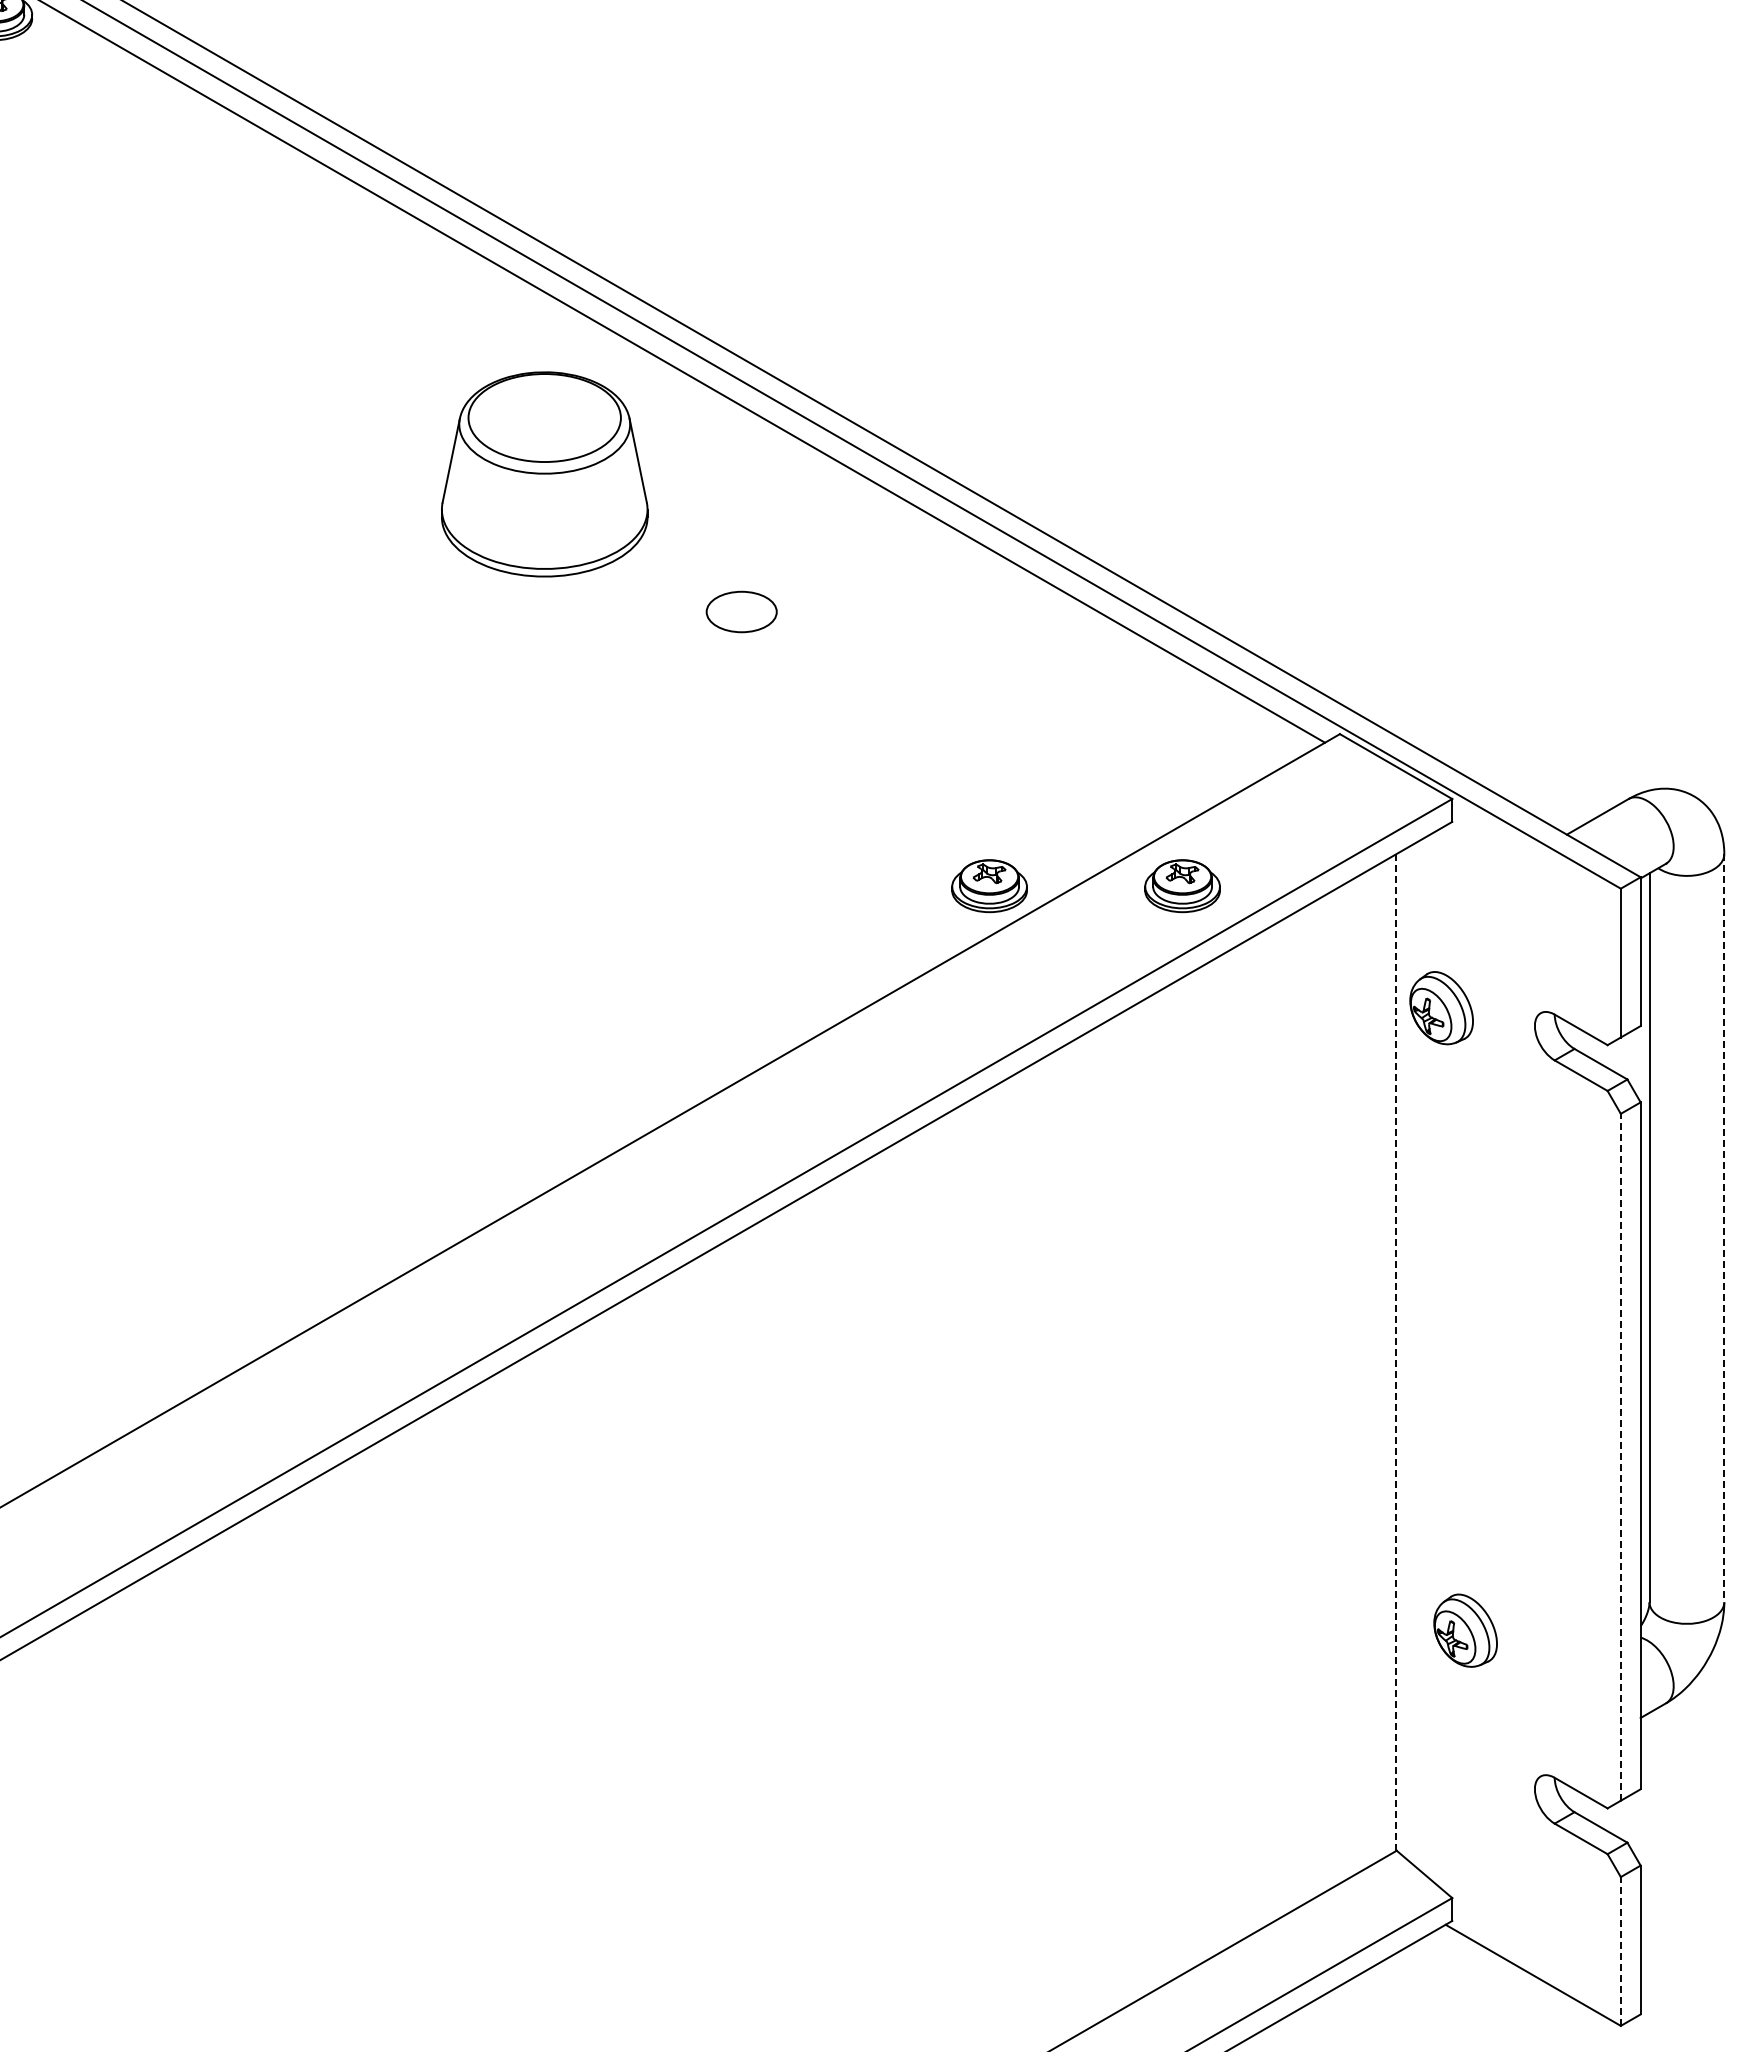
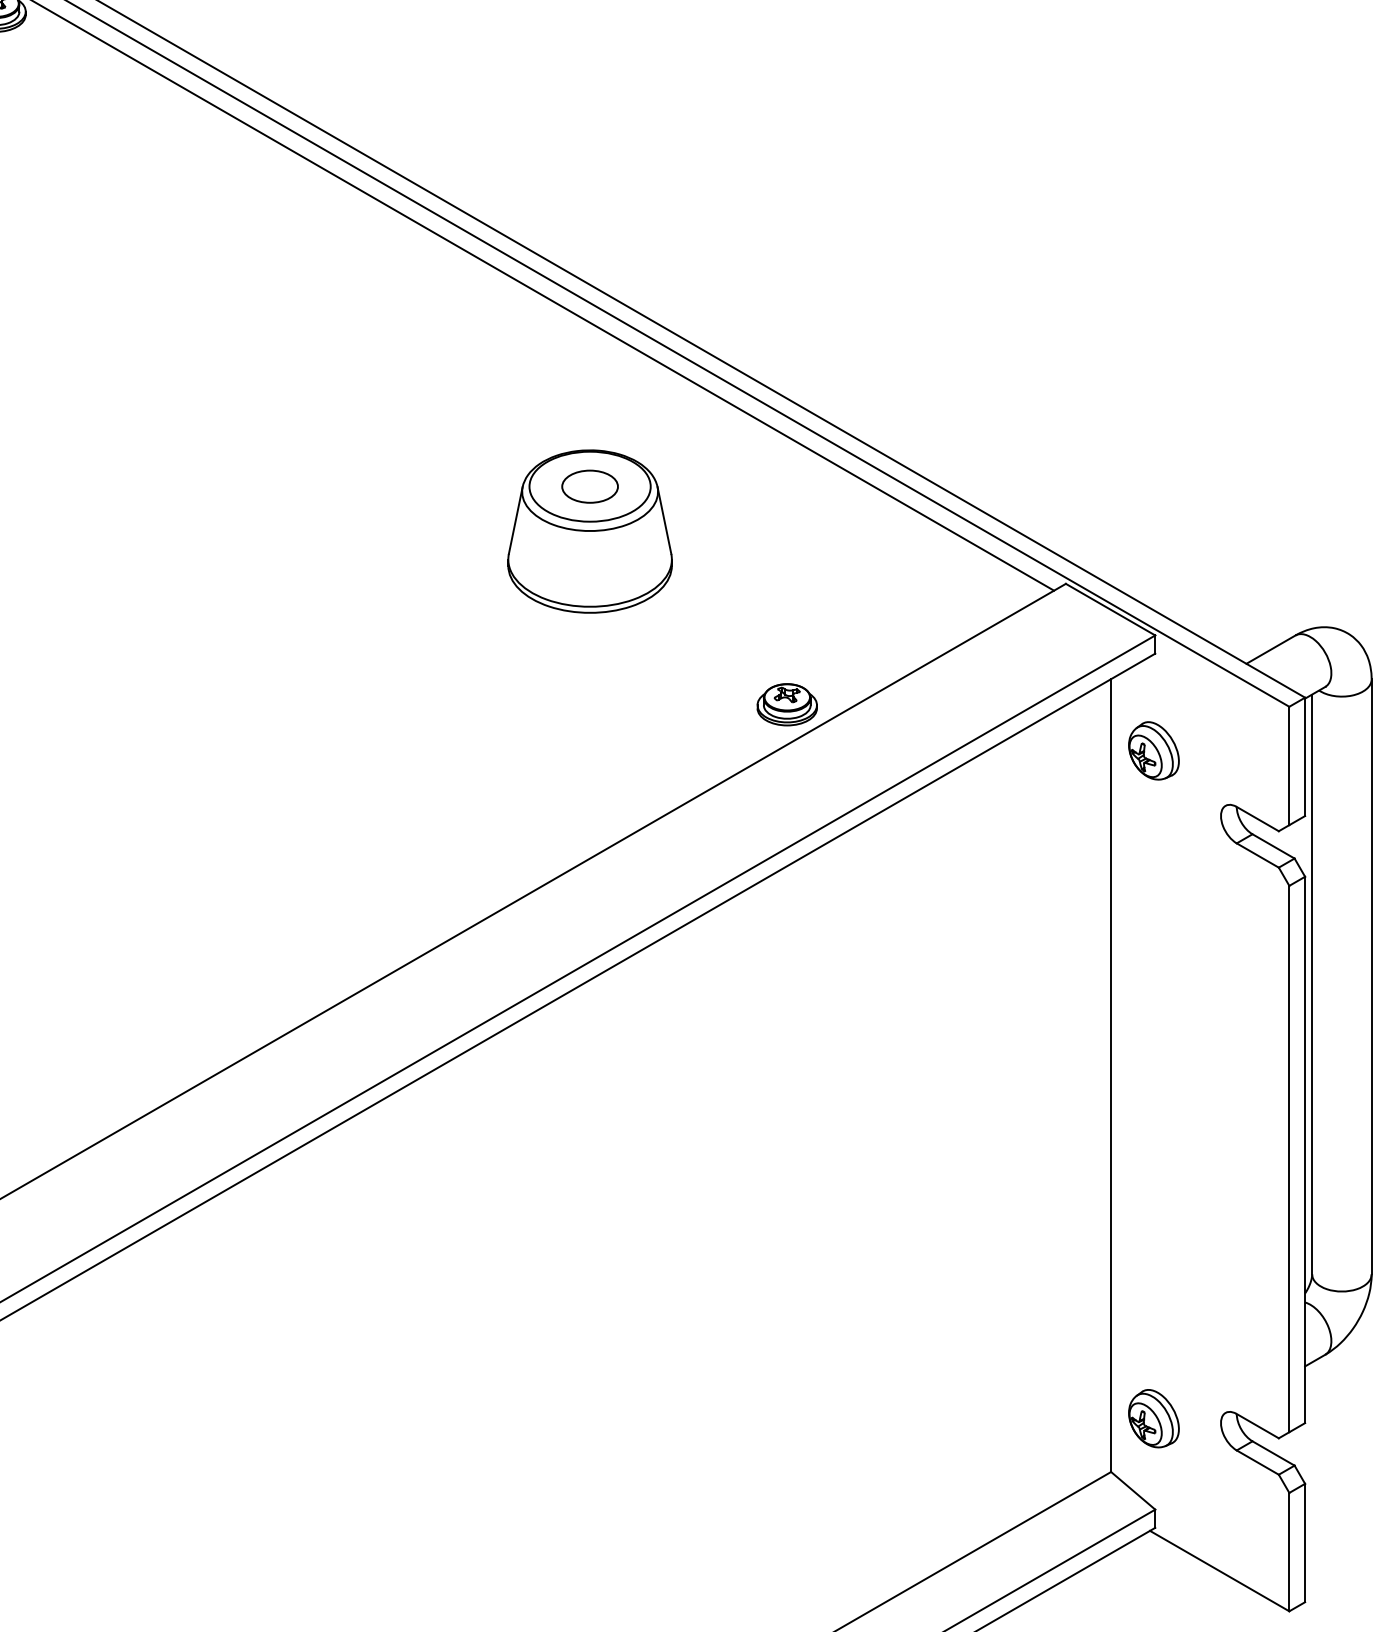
part: (544, 474) -> (589, 531), moved
part: (1182, 886) -> (940, 705), removed
part: (1441, 1008) -> (1153, 751), moved
line: (1724, 1228) -> (1371, 977), dashed -> solid
line: (1396, 1352) -> (1110, 1075), dashed -> solid
line: (1620, 1456) -> (1289, 1158), dashed -> solid
part: (1465, 1630) -> (1153, 1418), moved
line: (1620, 1950) -> (1289, 1551), dashed -> solid

